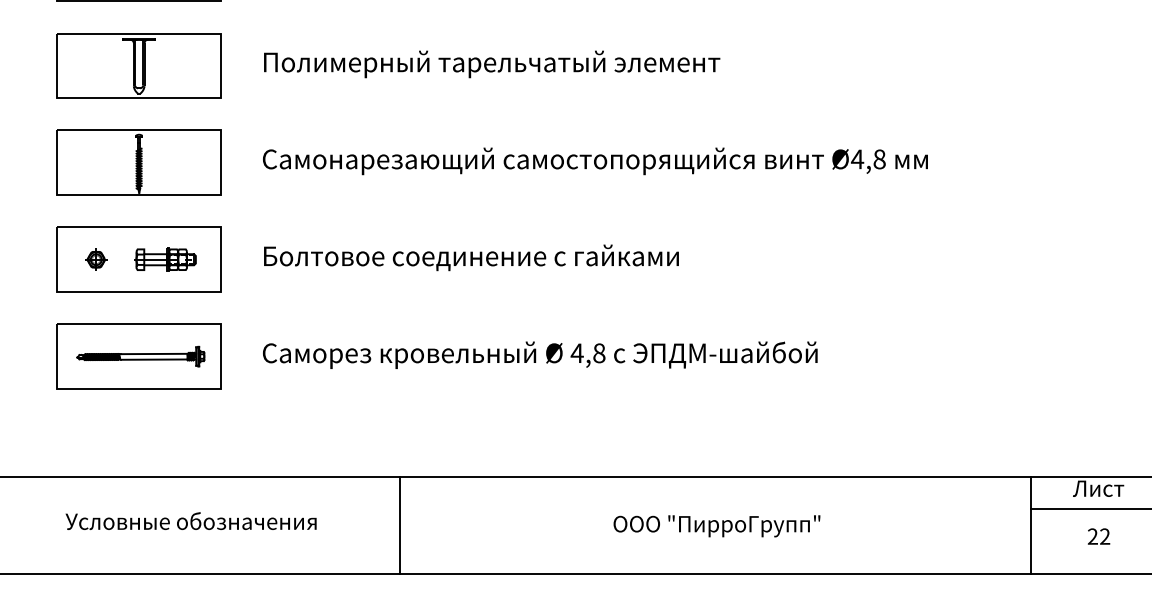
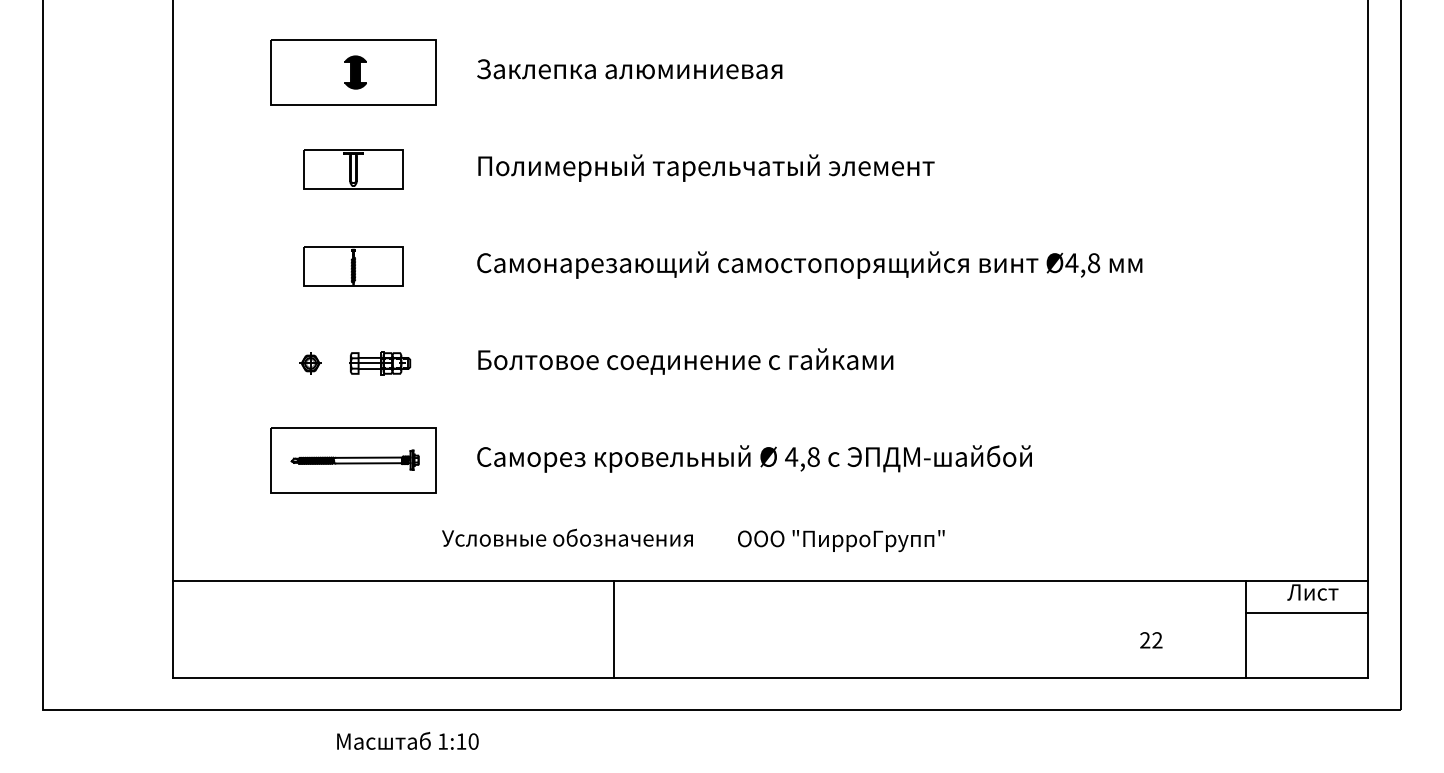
part: (139, 65) -> (353, 169), size x0.6
part: (139, 162) -> (353, 266), size x0.6
part: (139, 259) -> (353, 363), removed
text: (191, 520) -> (567, 537), moved
text: (717, 526) -> (841, 541), moved
text: (1099, 536) -> (1151, 640), moved

